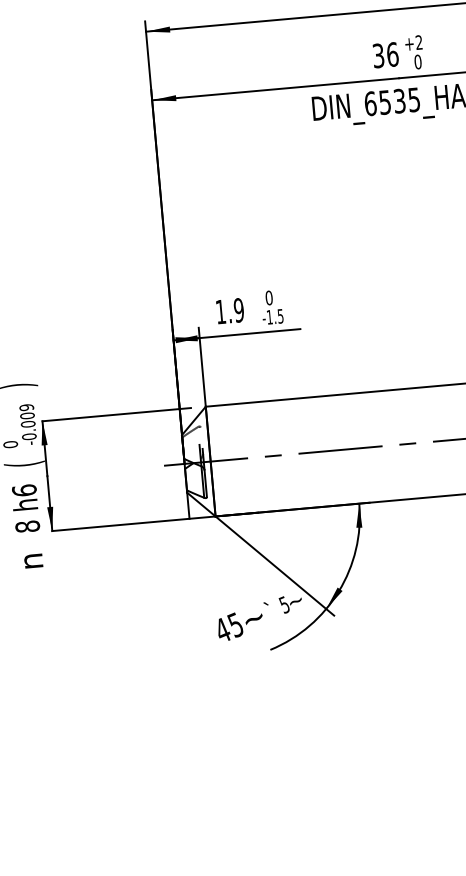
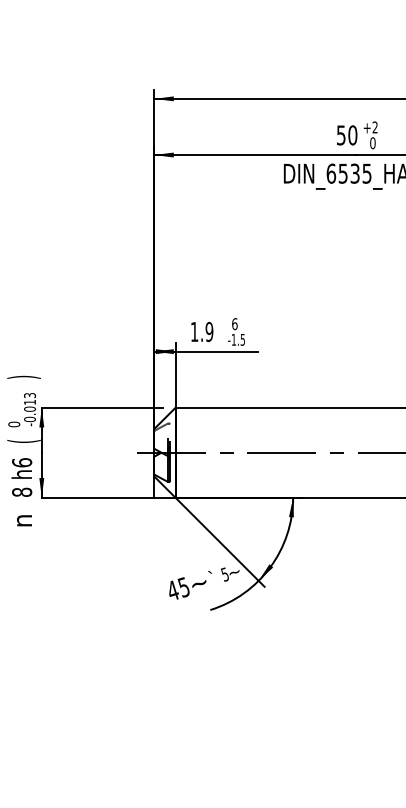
text: (386, 55) -> (347, 135), 36 -> 50
text: (268, 297) -> (234, 323), 0 -> 6
text: (27, 411) -> (30, 398), -0.009 -> -0.013

